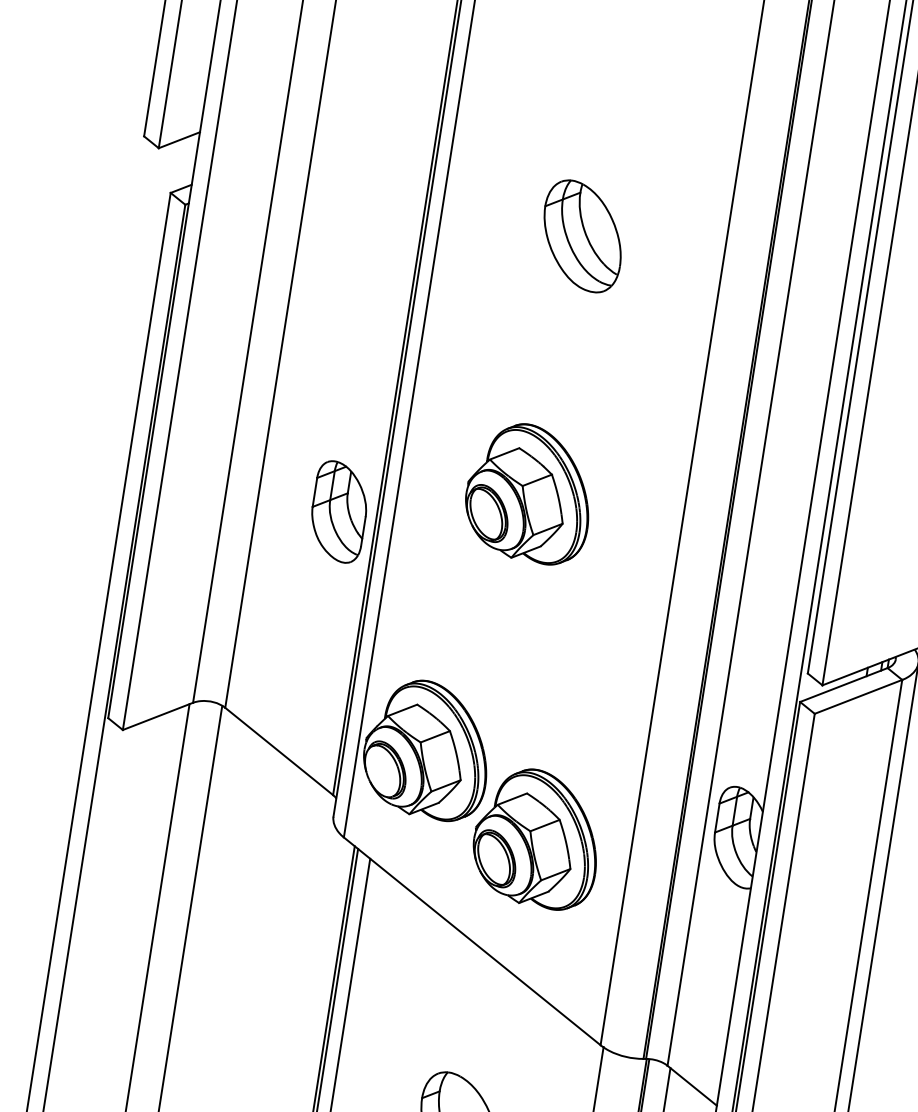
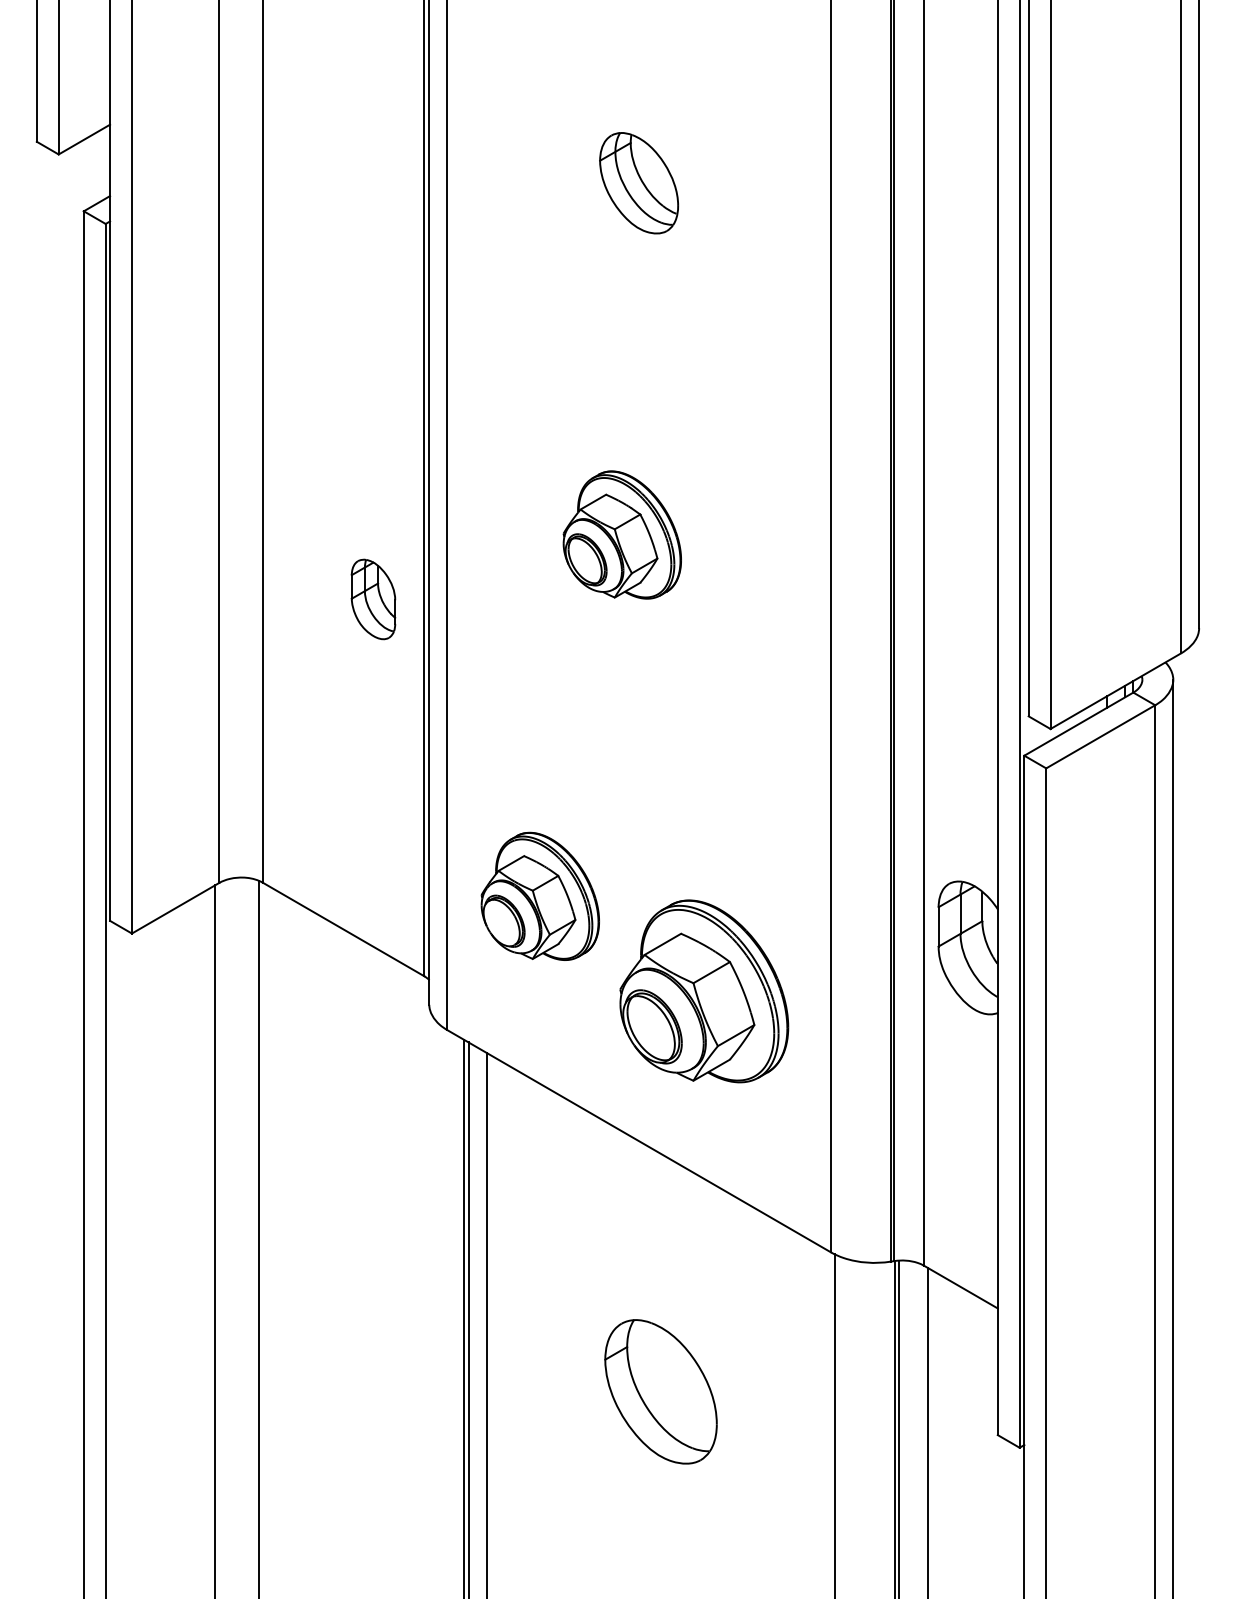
part: (582, 235) -> (638, 182), size x0.7
part: (529, 492) -> (622, 534), size x0.7
part: (339, 512) -> (373, 599), size x0.6
part: (427, 749) -> (540, 896), size x0.7

